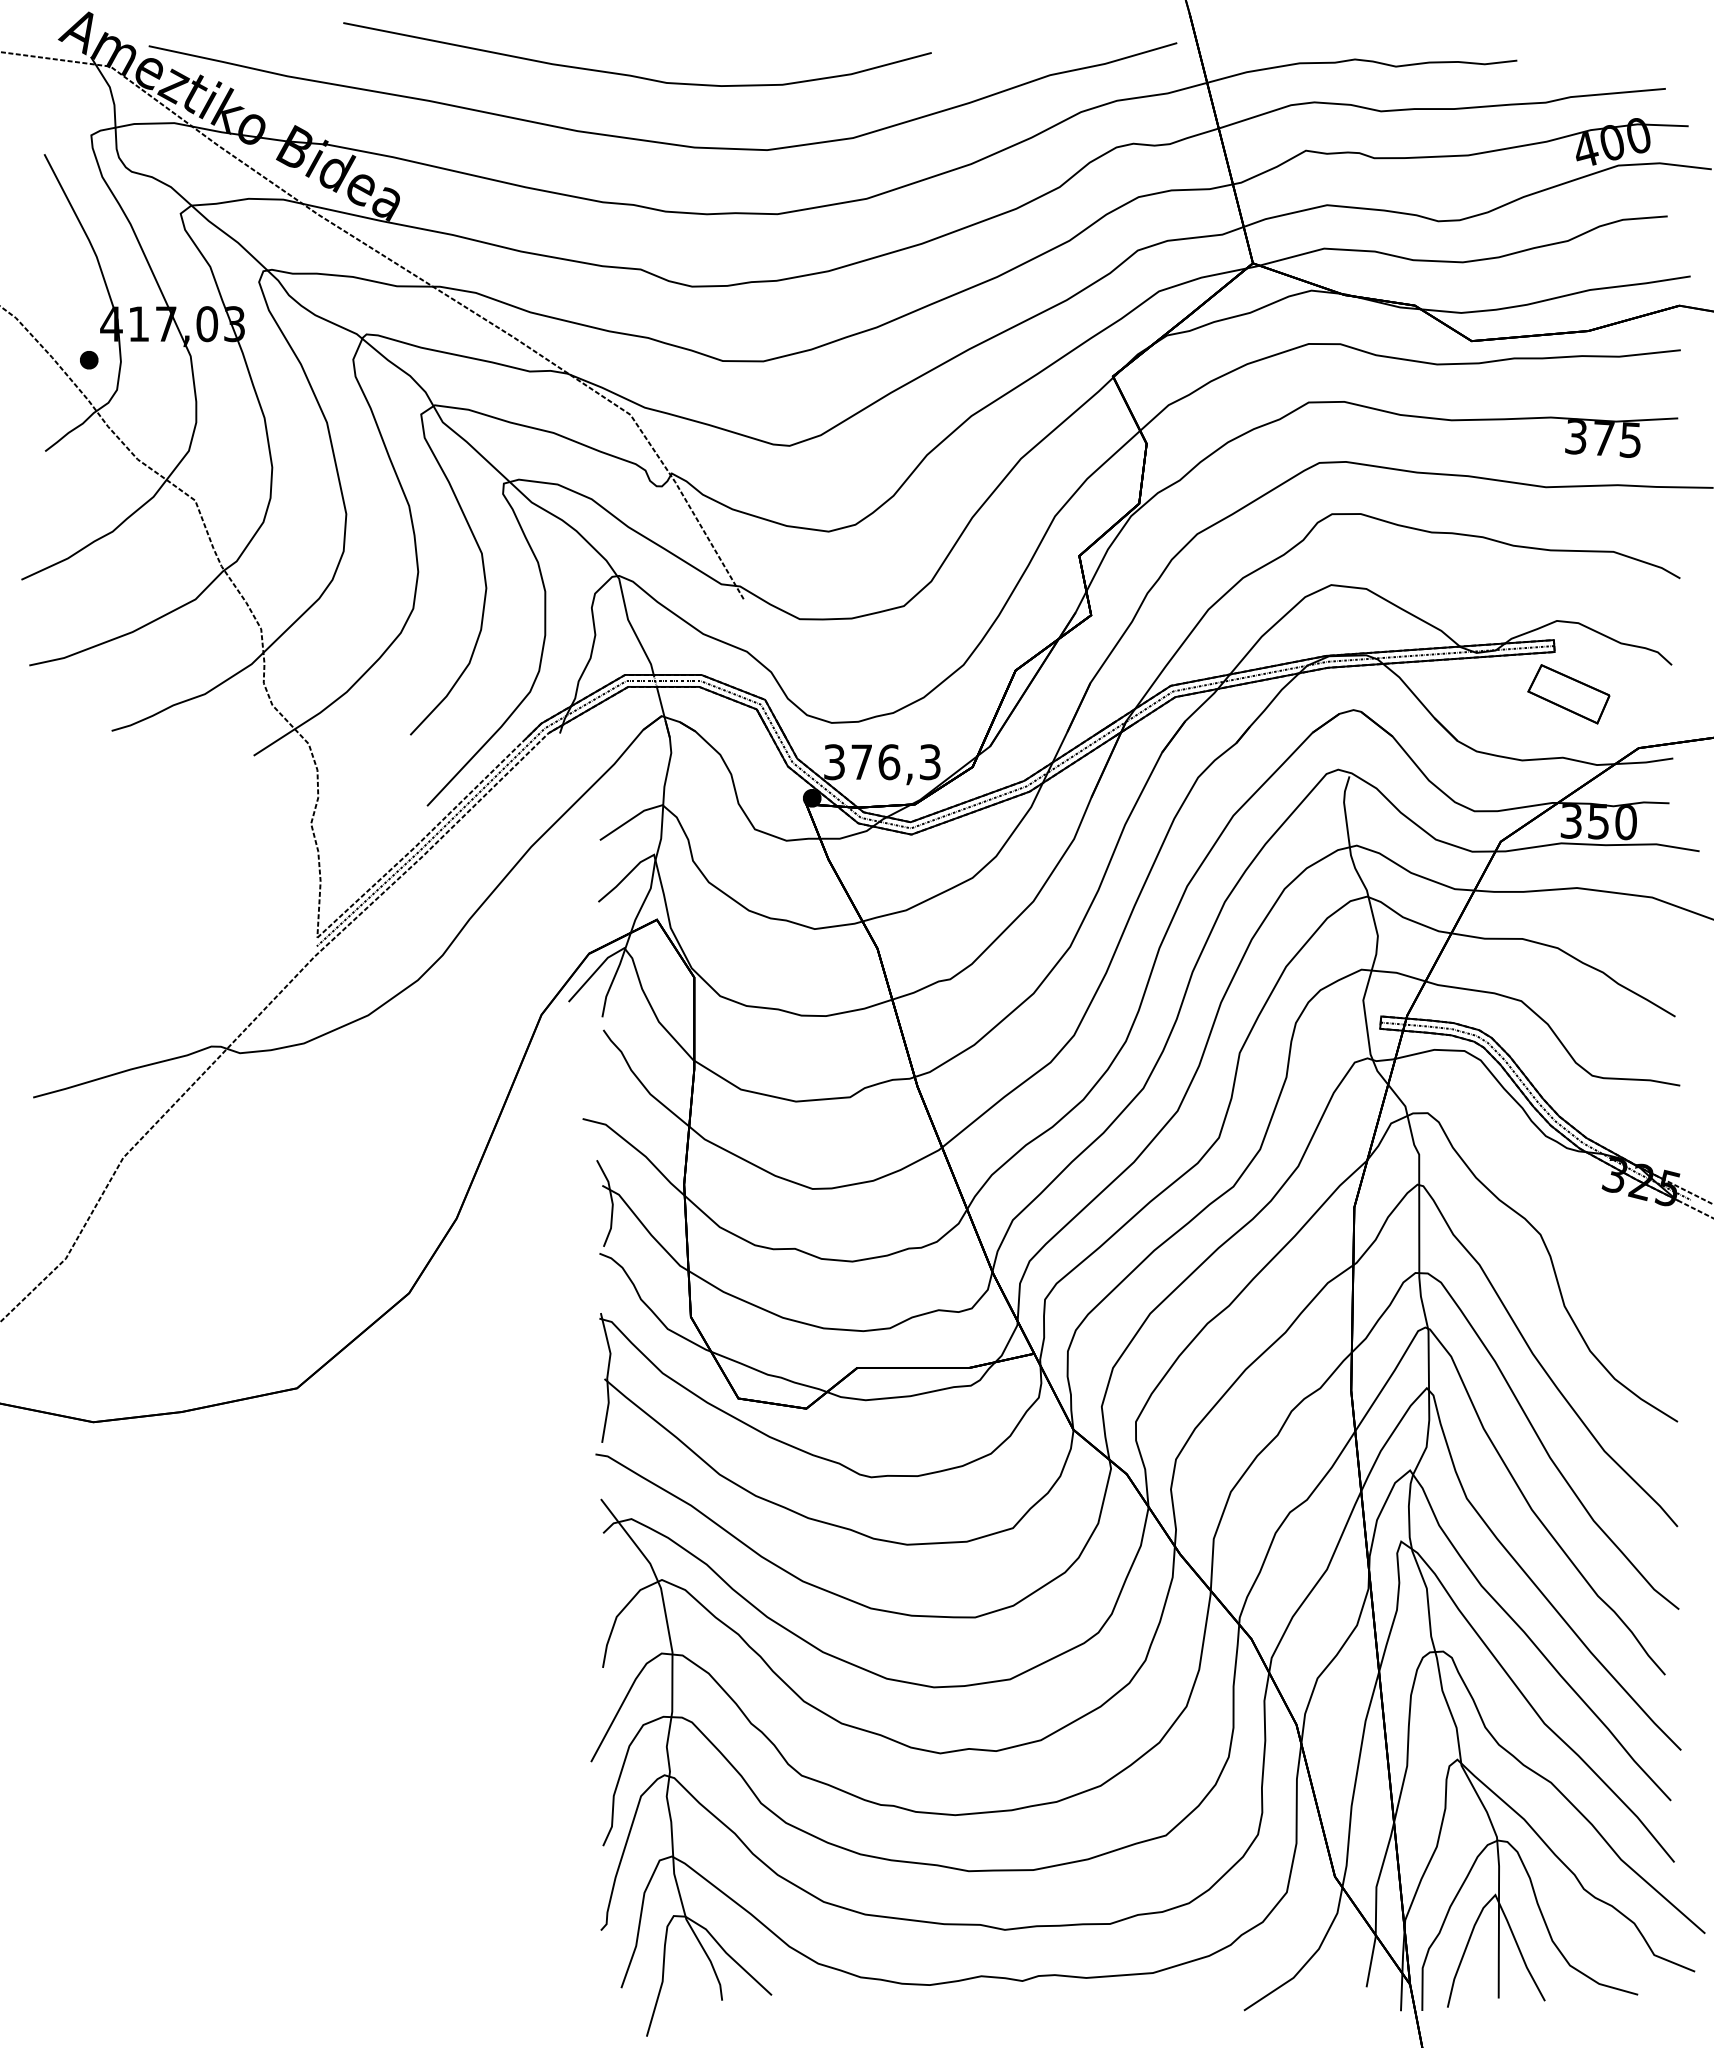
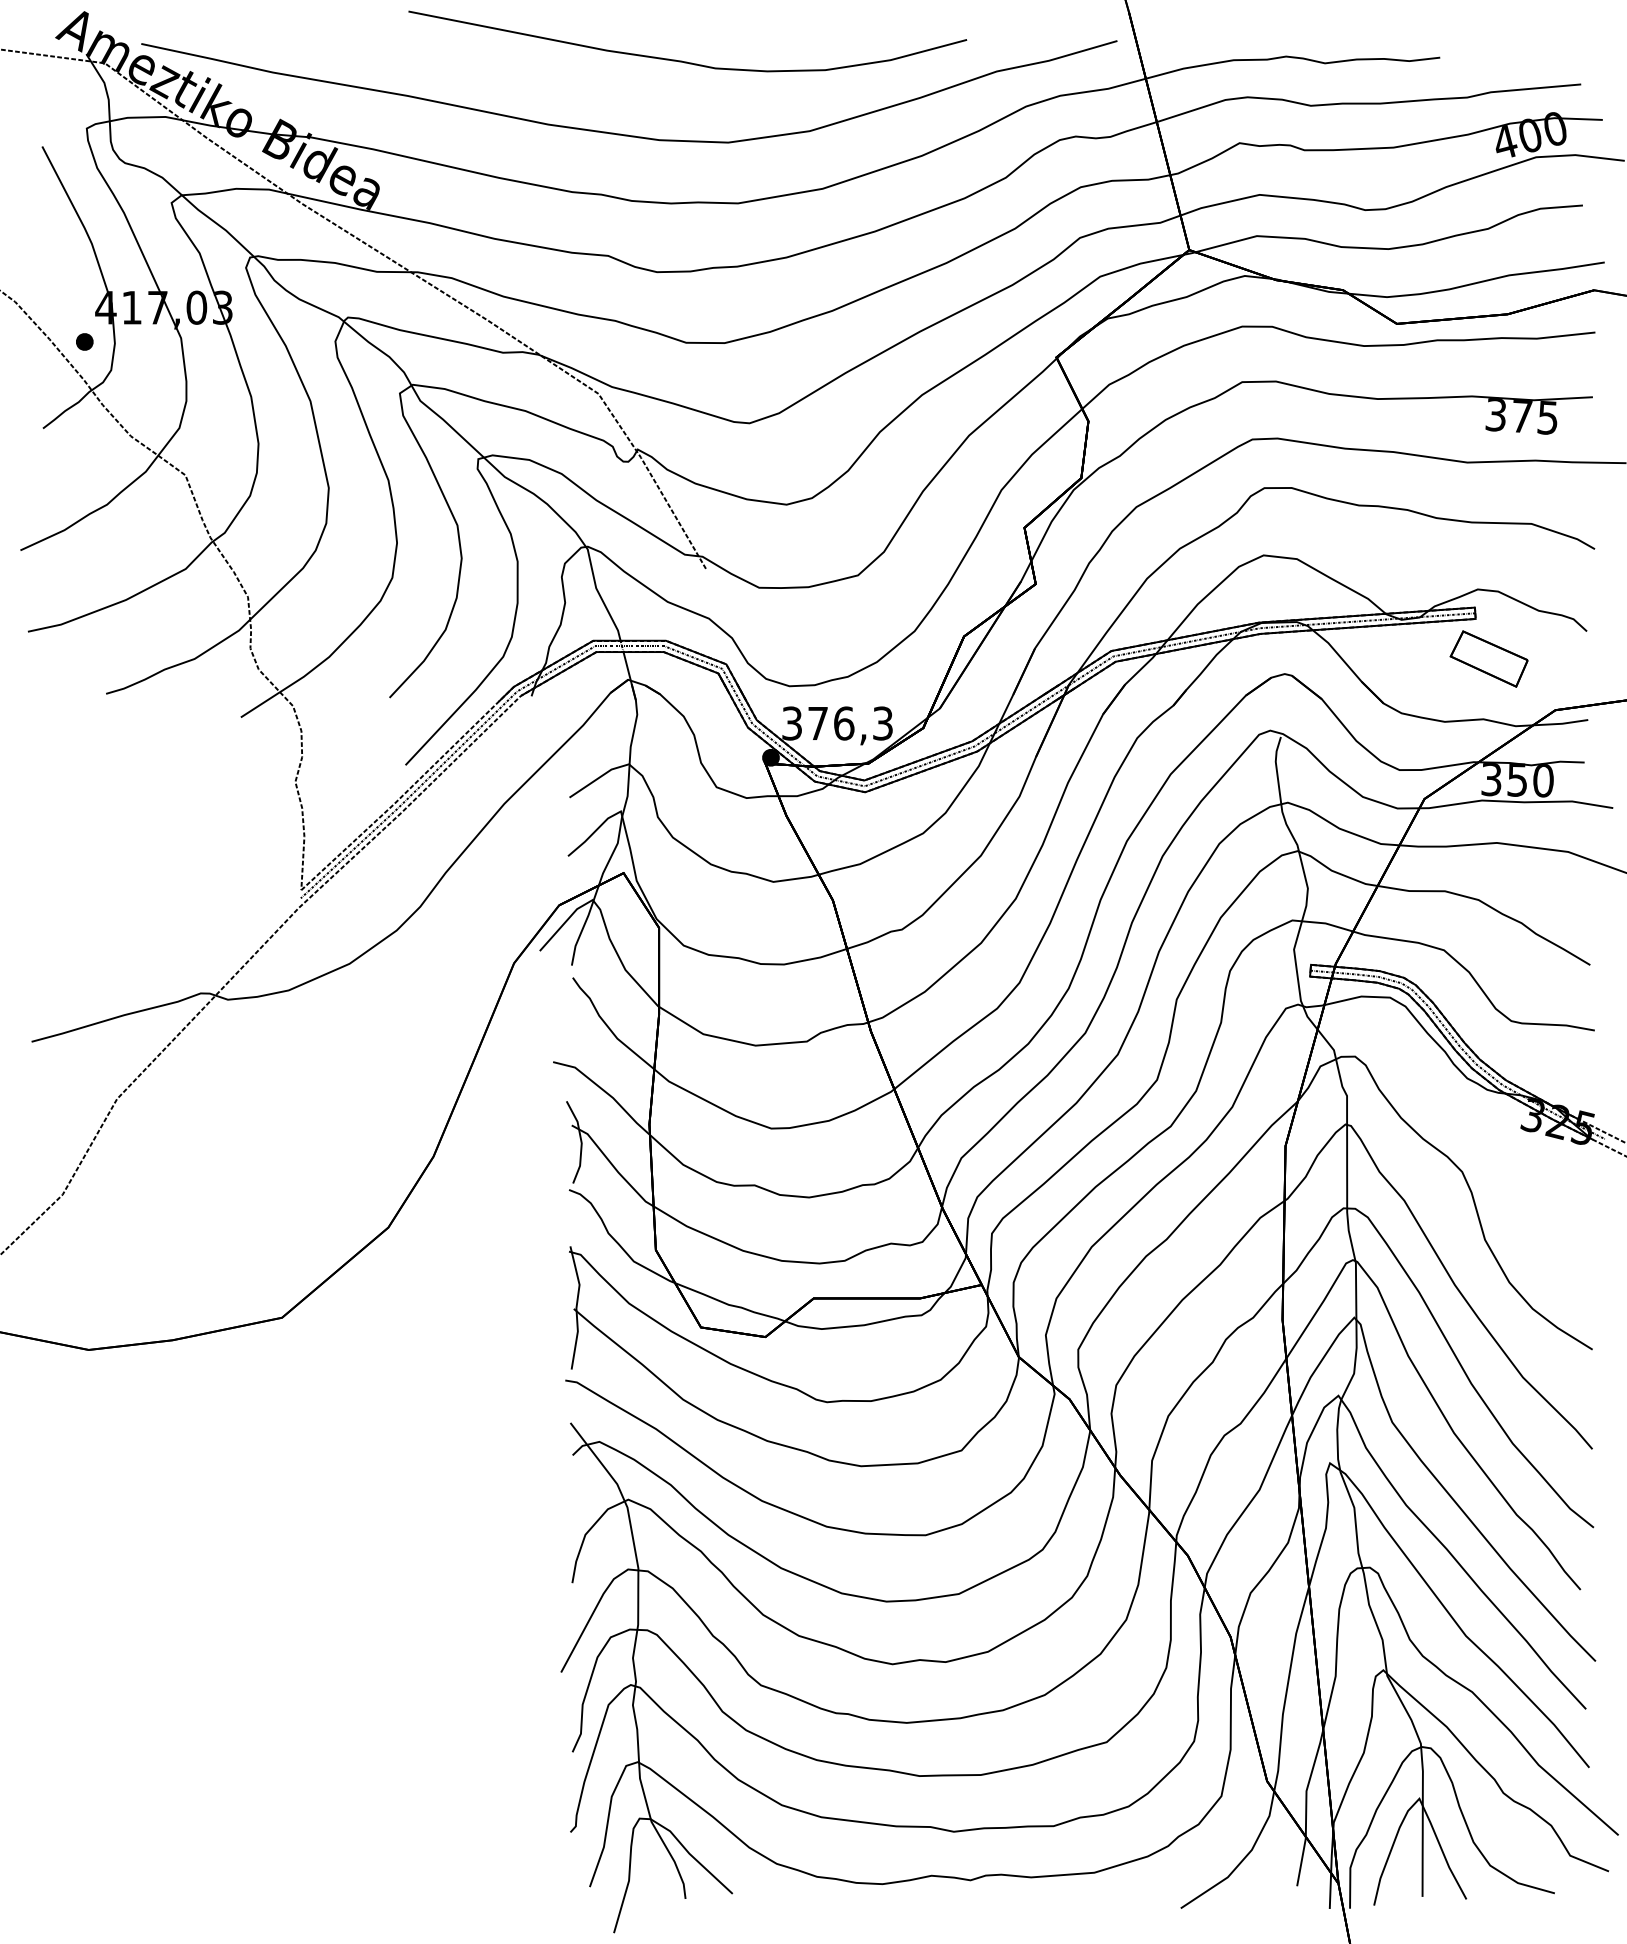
curve: (635, 75) -> (685, 61), moved

